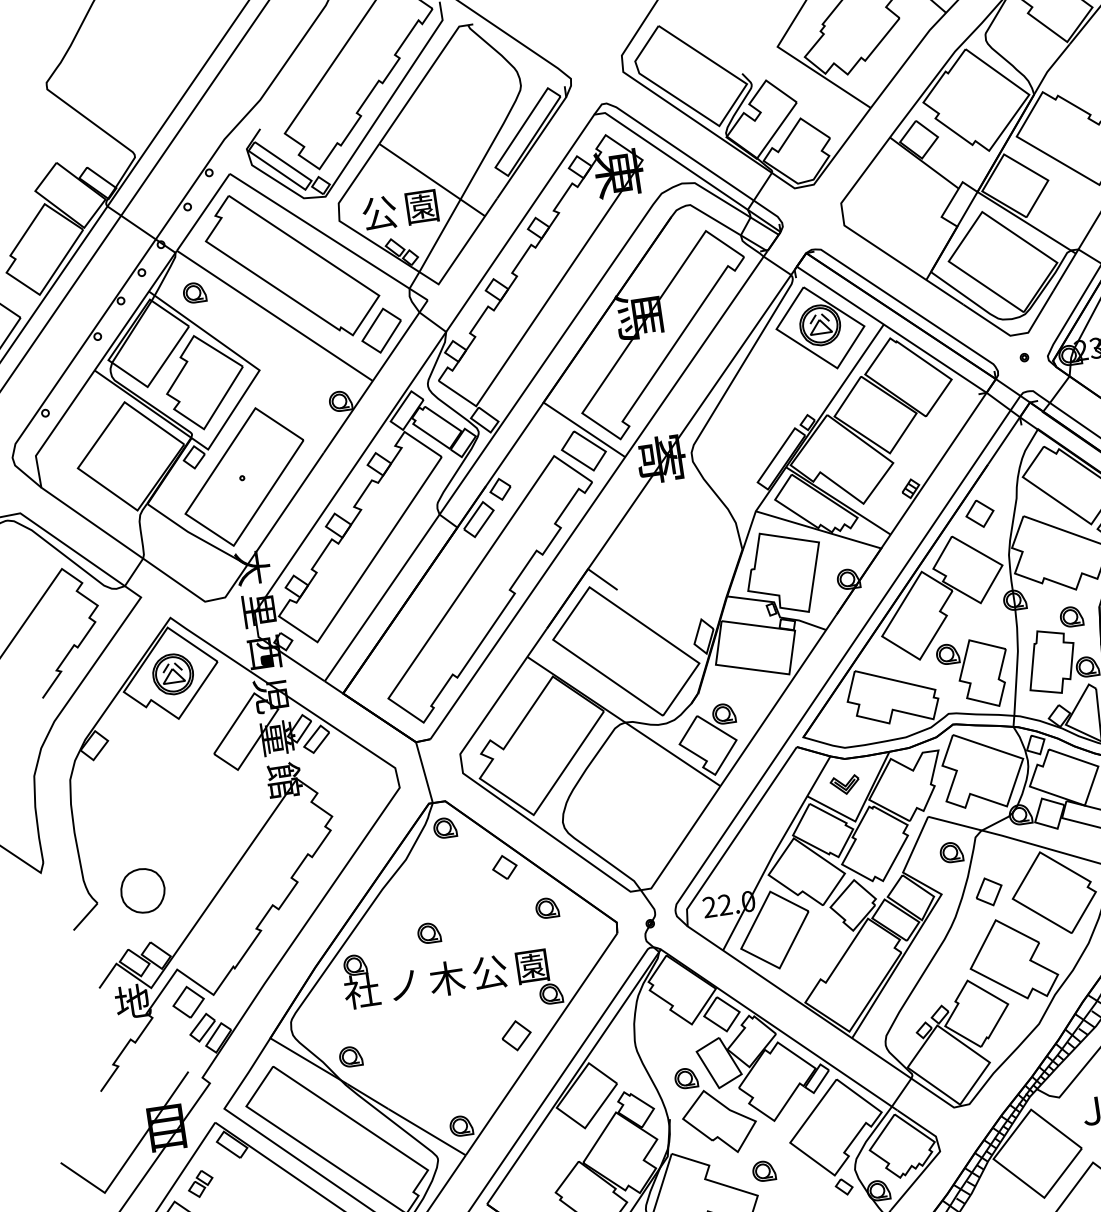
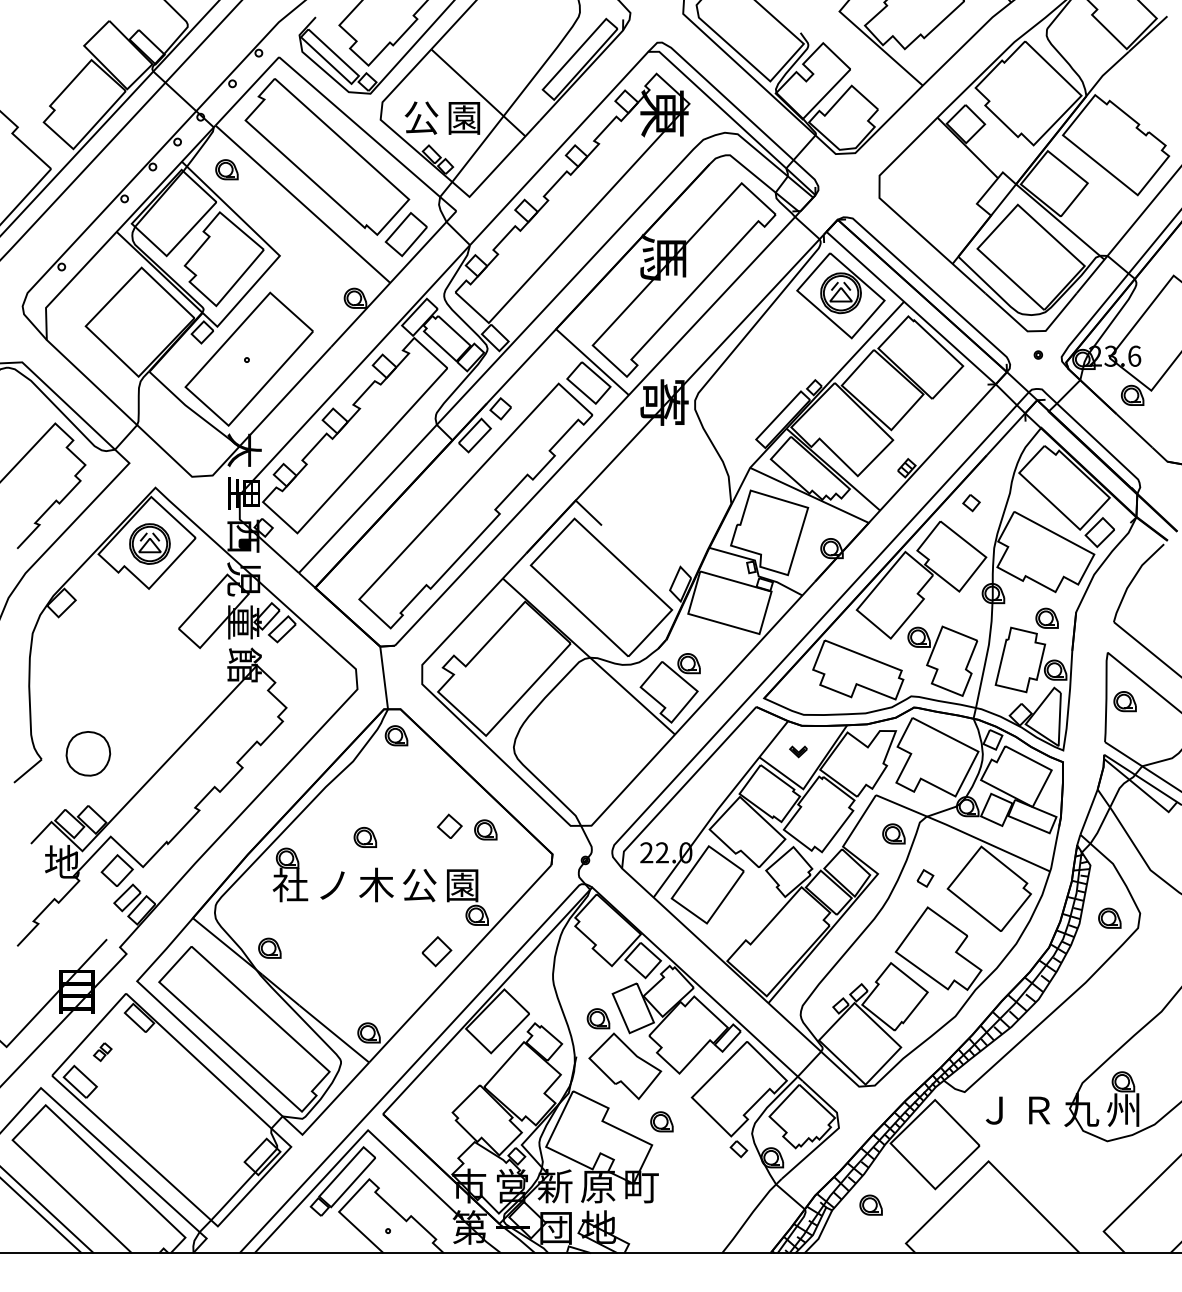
part: (979, 513) -> (971, 502), size x0.6
part: (845, 784) -> (798, 751), size x0.6
part: (504, 866) -> (449, 825), moved
part: (989, 891) -> (925, 878), size x0.6
part: (200, 1183) -> (102, 1051), size x0.7

